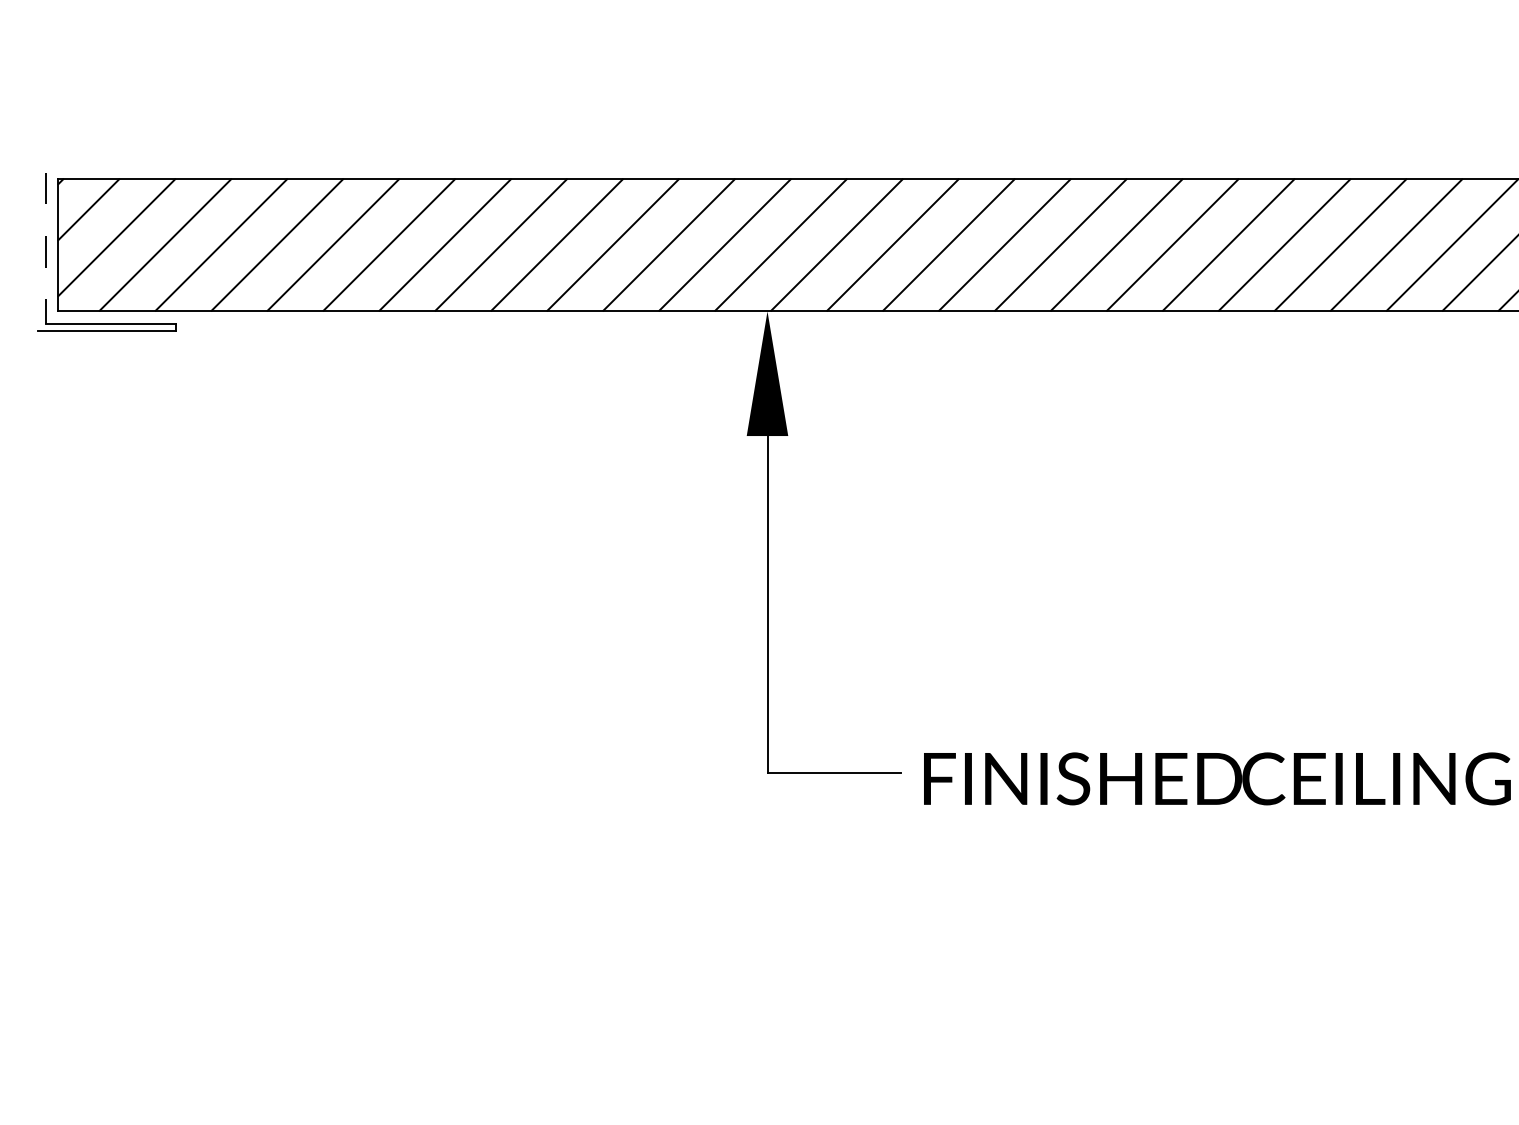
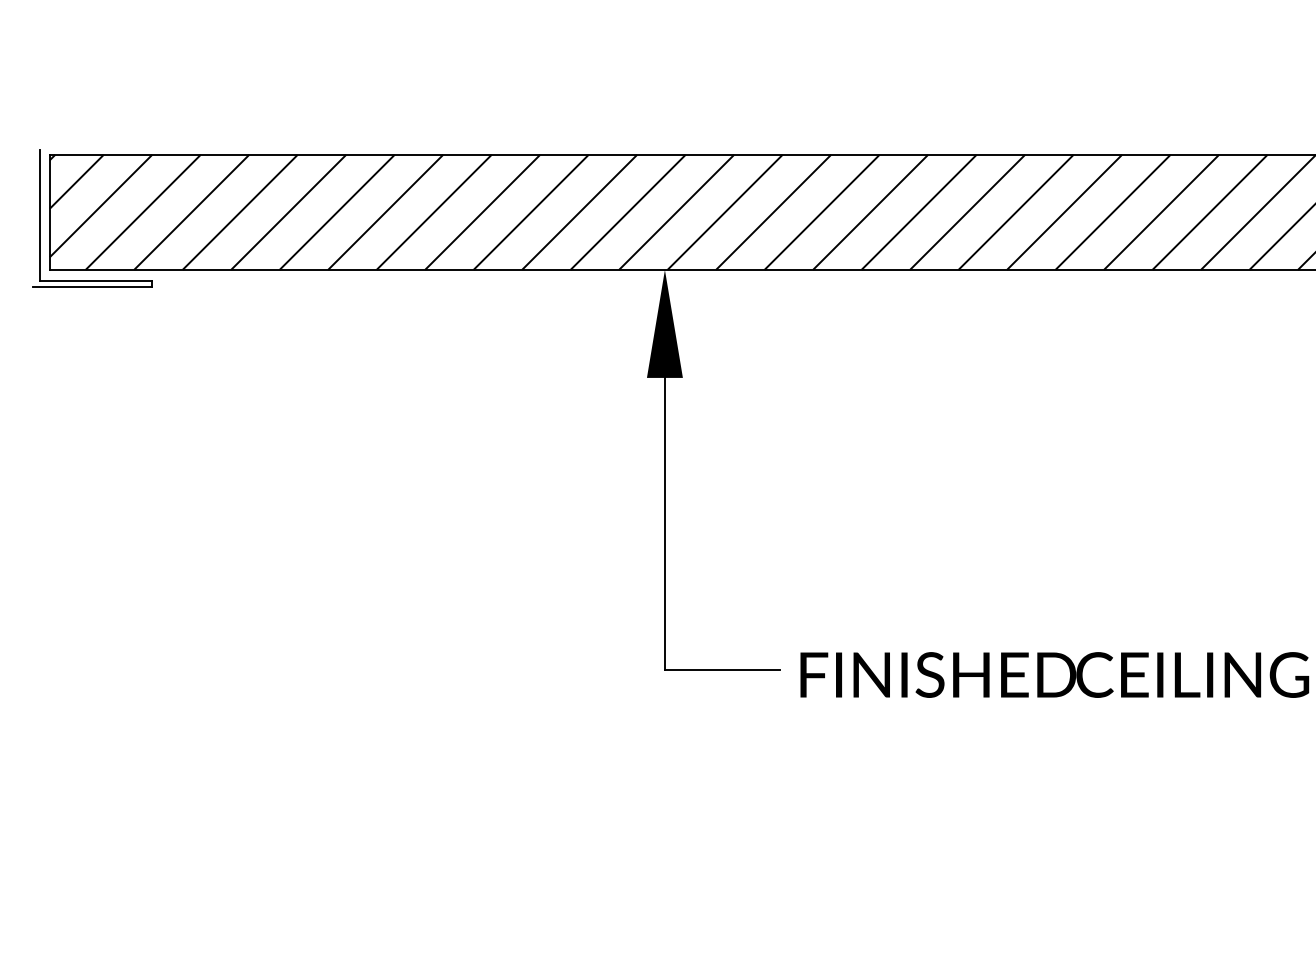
line: (45, 248) -> (39, 215), dashed -> solid

